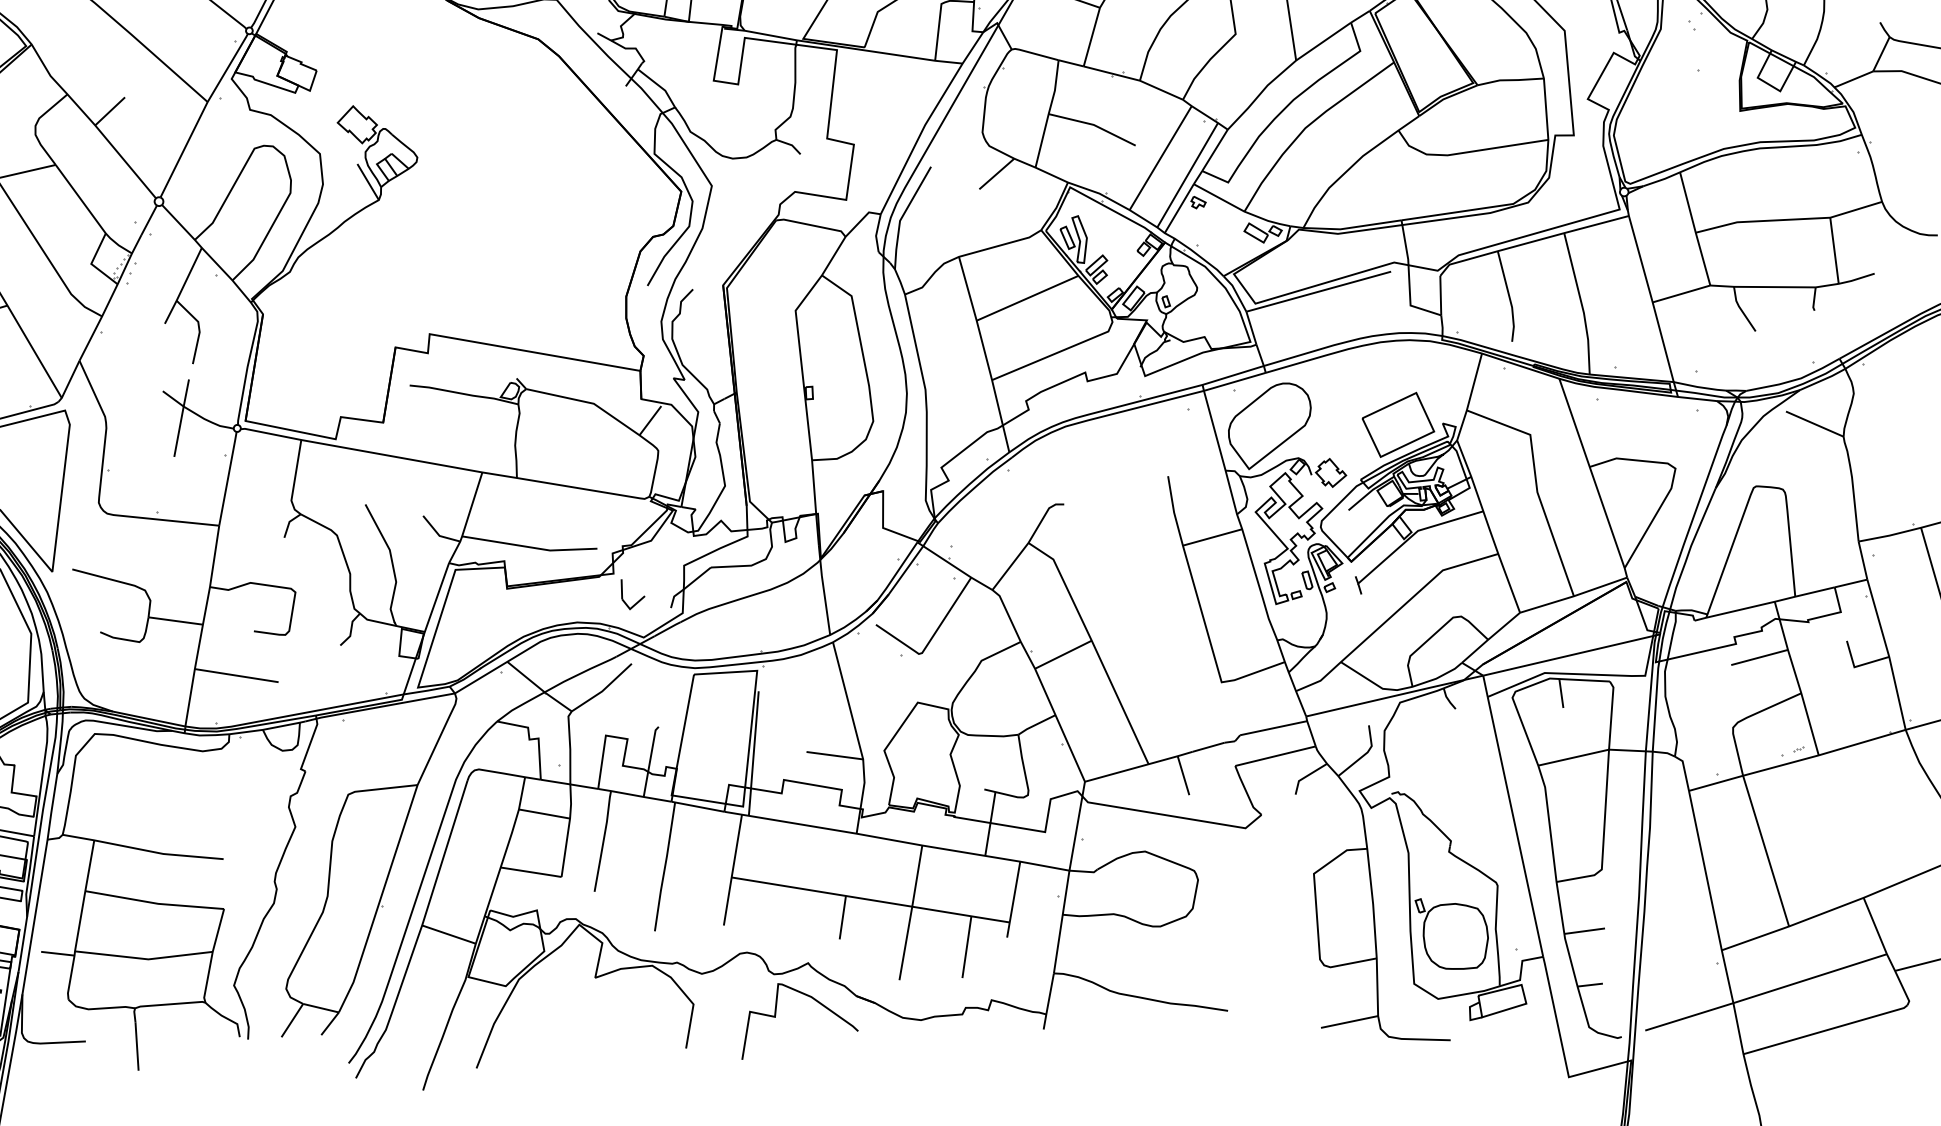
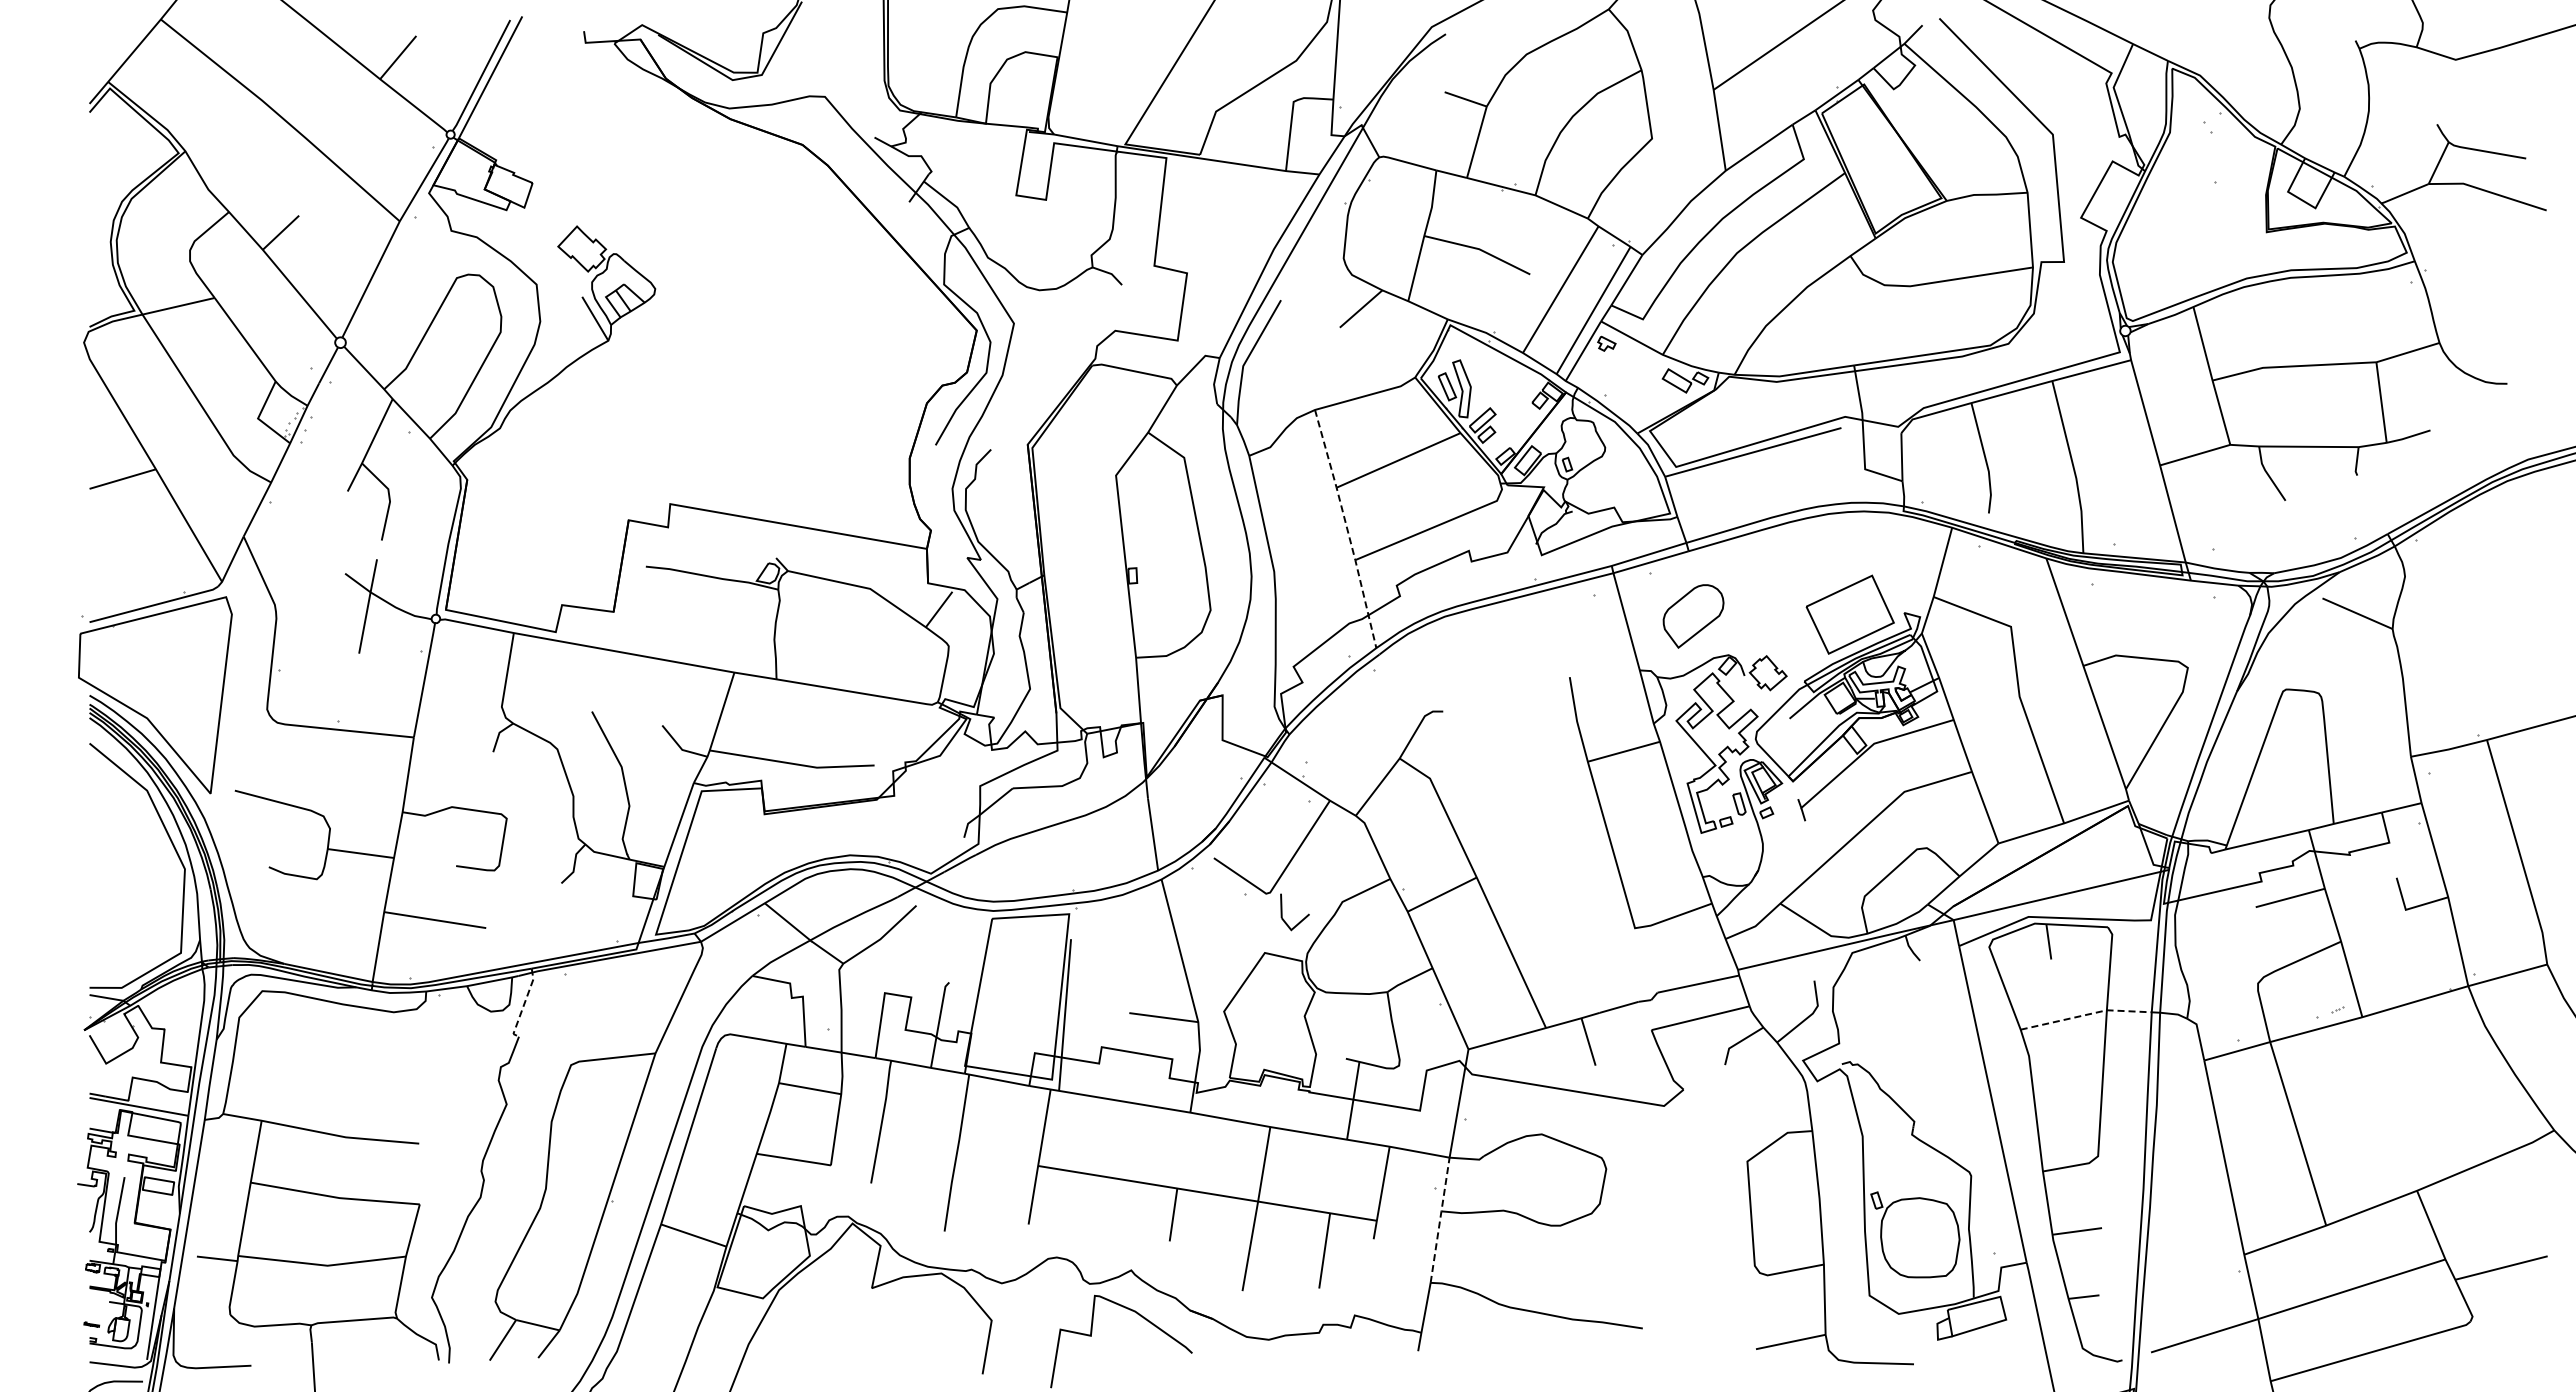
line: (985, 355) -> (1347, 529), solid -> dashed
part: (1269, 426) -> (1693, 616), size x0.6
part: (638, 600) -> (1301, 919), moved
line: (309, 745) -> (523, 1005), solid -> dashed
line: (1592, 753) -> (2086, 1014), solid -> dashed
line: (1061, 921) -> (1440, 1219), solid -> dashed

